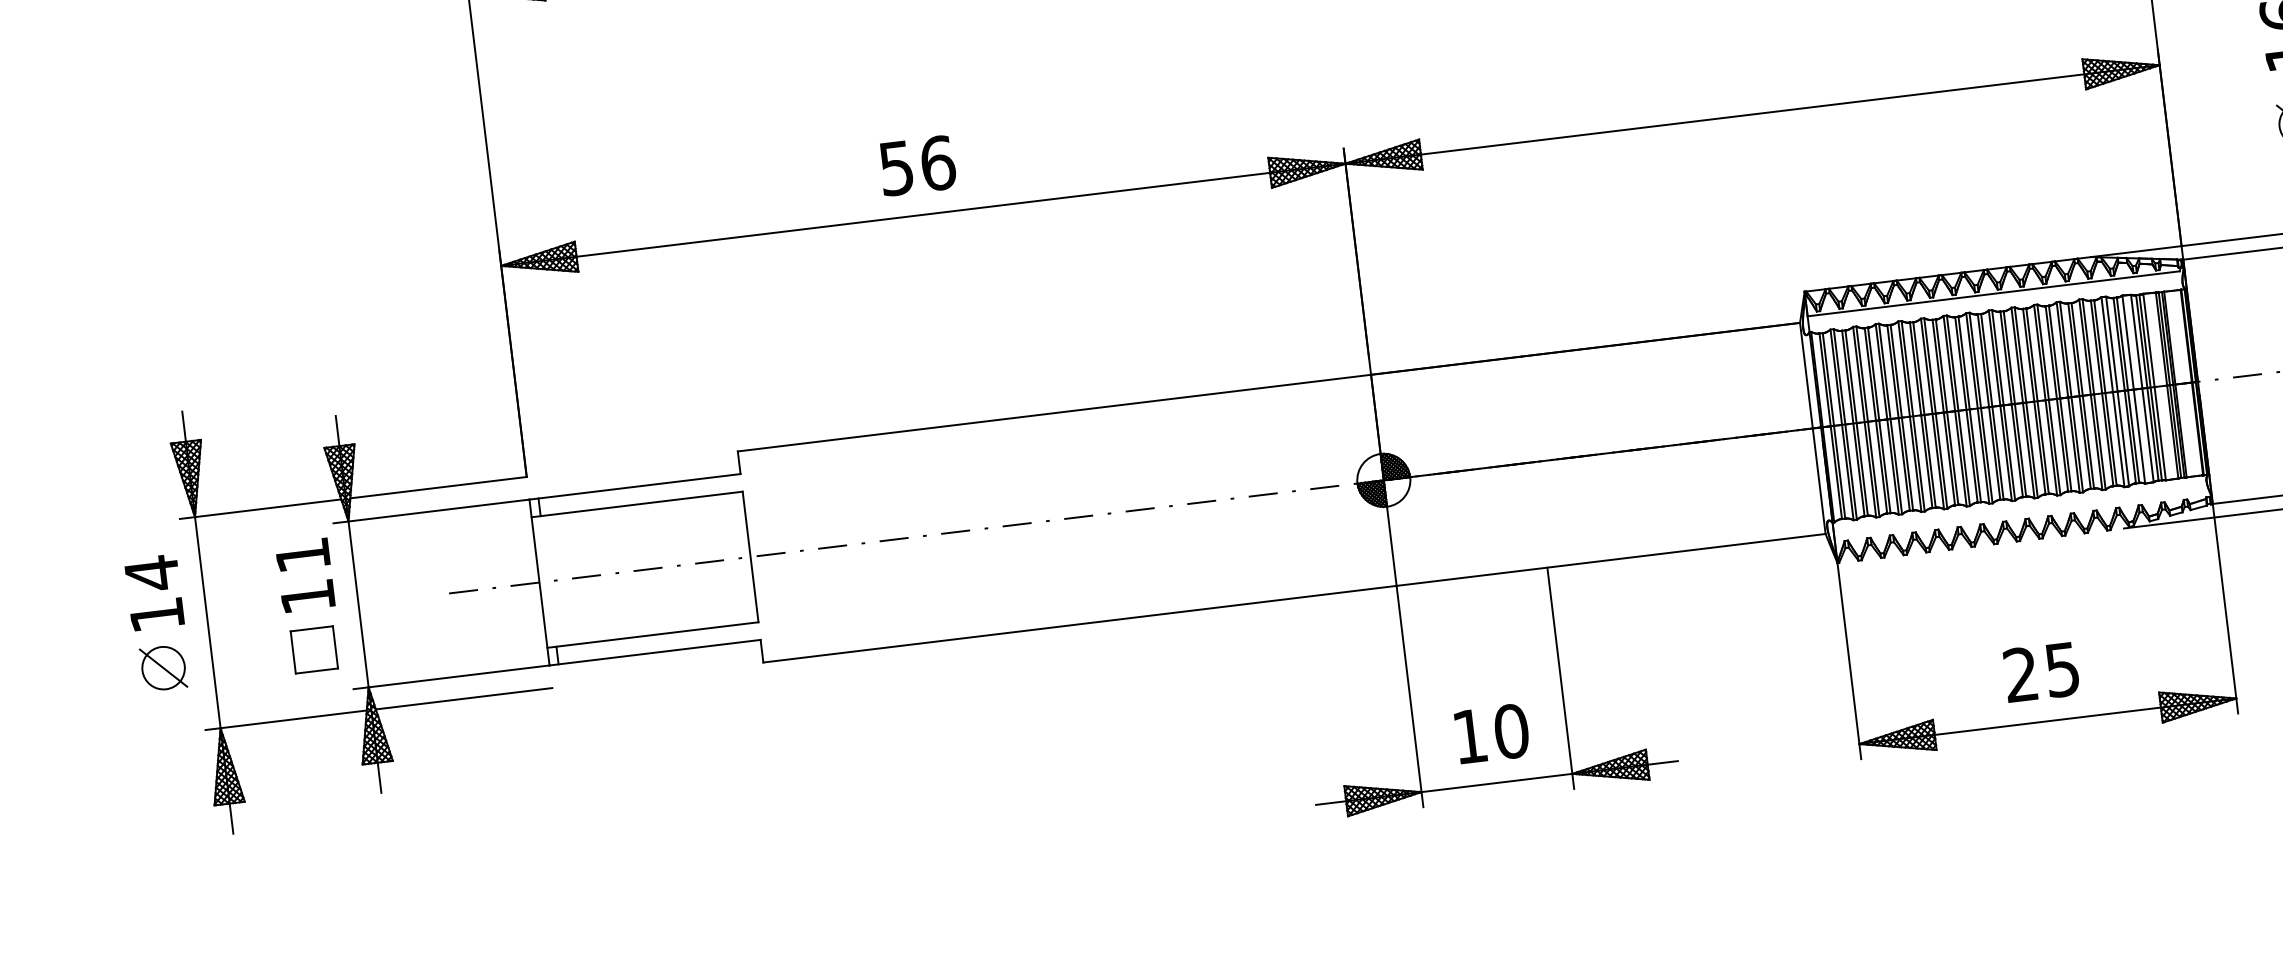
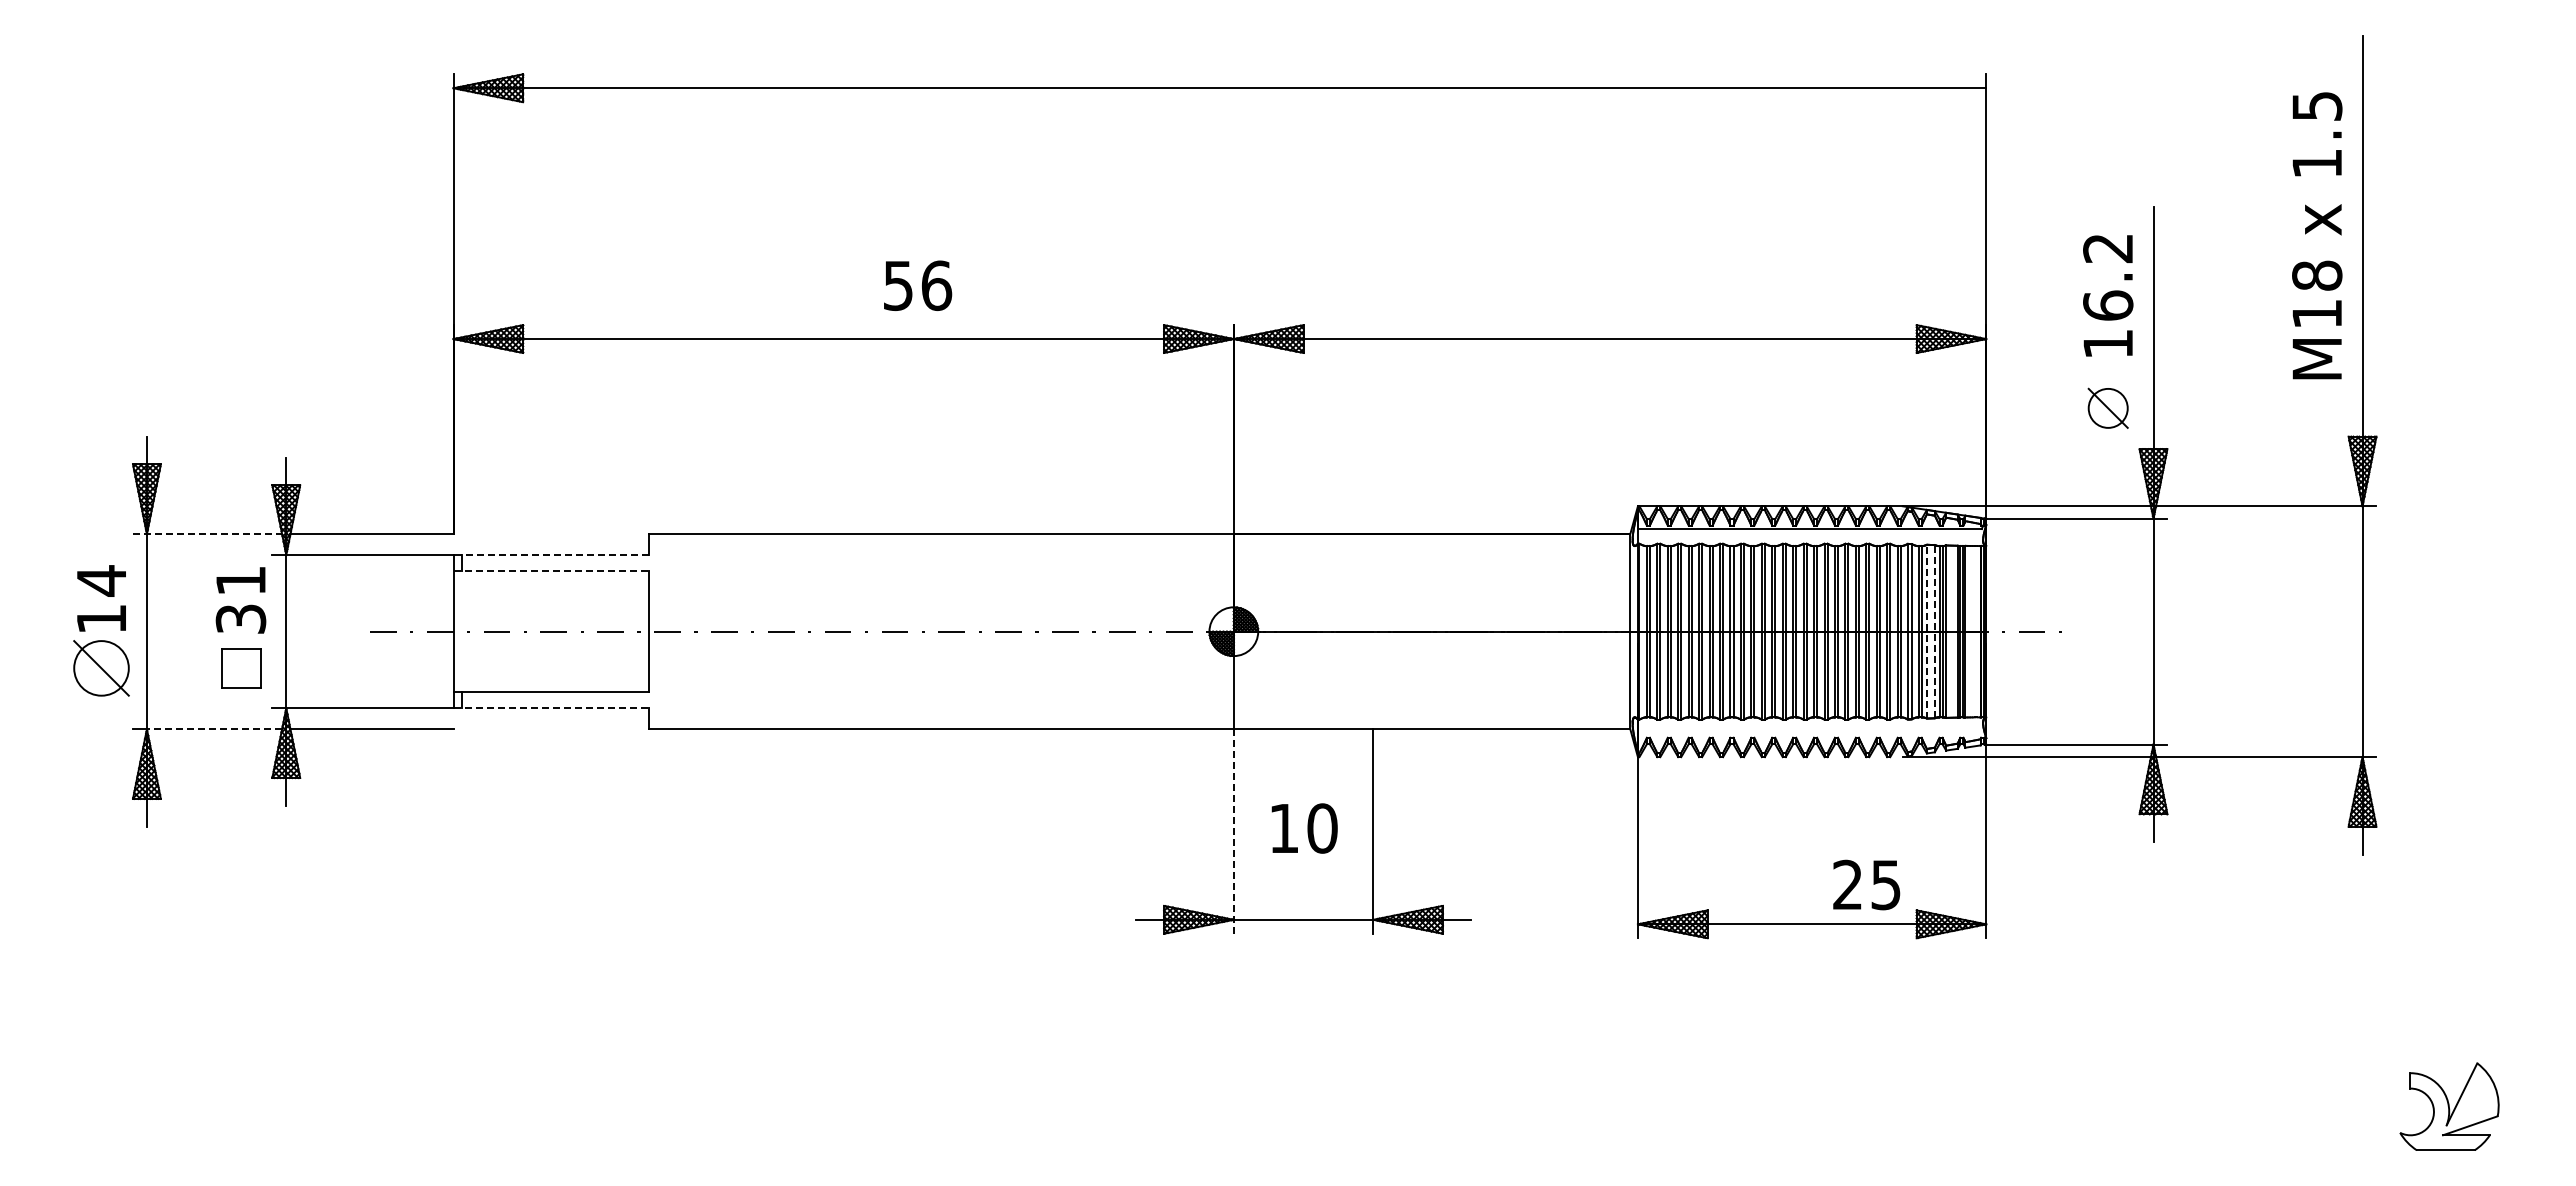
text: (918, 165) -> (918, 285), moved
line: (2141, 388) -> (1934, 631), solid -> dashed
line: (2133, 389) -> (1926, 631), solid -> dashed
line: (635, 487) -> (551, 555), solid -> dashed
line: (637, 504) -> (551, 571), solid -> dashed
line: (260, 509) -> (207, 534), solid -> dashed
text: (307, 596) -> (240, 618), 11 -> 31
line: (655, 652) -> (551, 708), solid -> dashed
part: (163, 667) -> (101, 667), size x1.4
text: (2041, 671) -> (1866, 884), moved
line: (1409, 697) -> (1233, 832), solid -> dashed
line: (293, 719) -> (214, 729), solid -> dashed
text: (1492, 733) -> (1304, 828), moved

